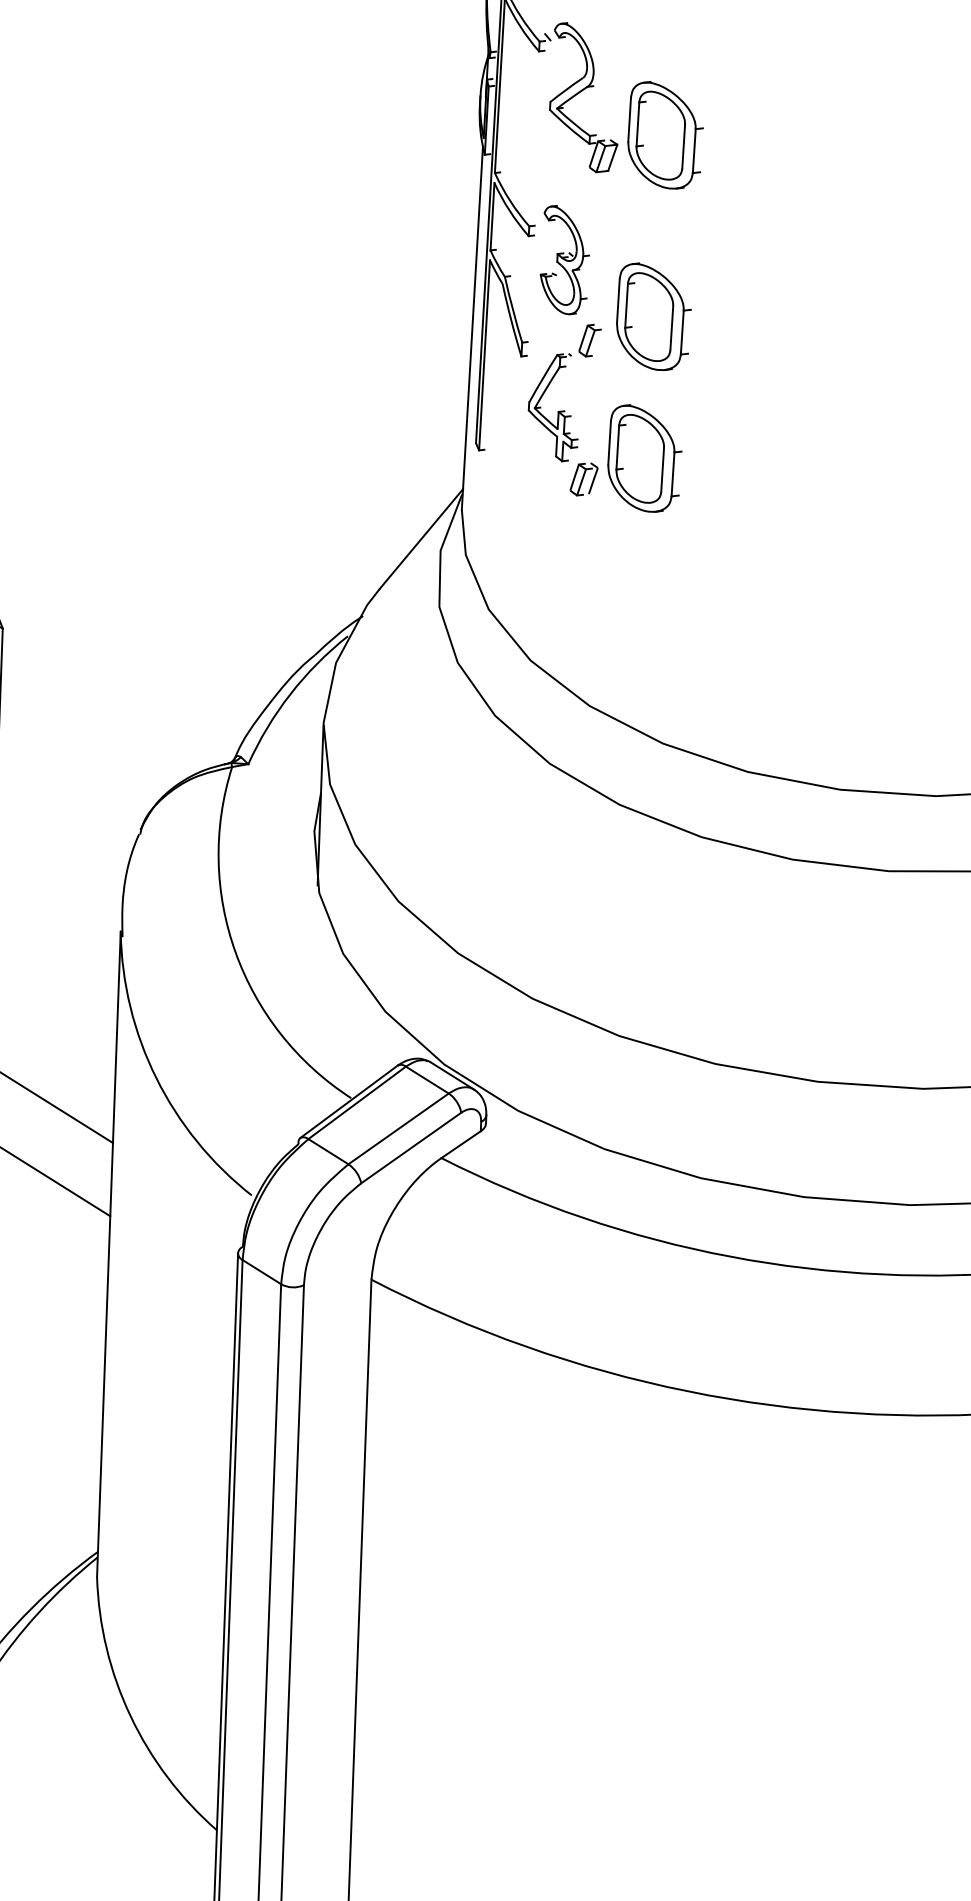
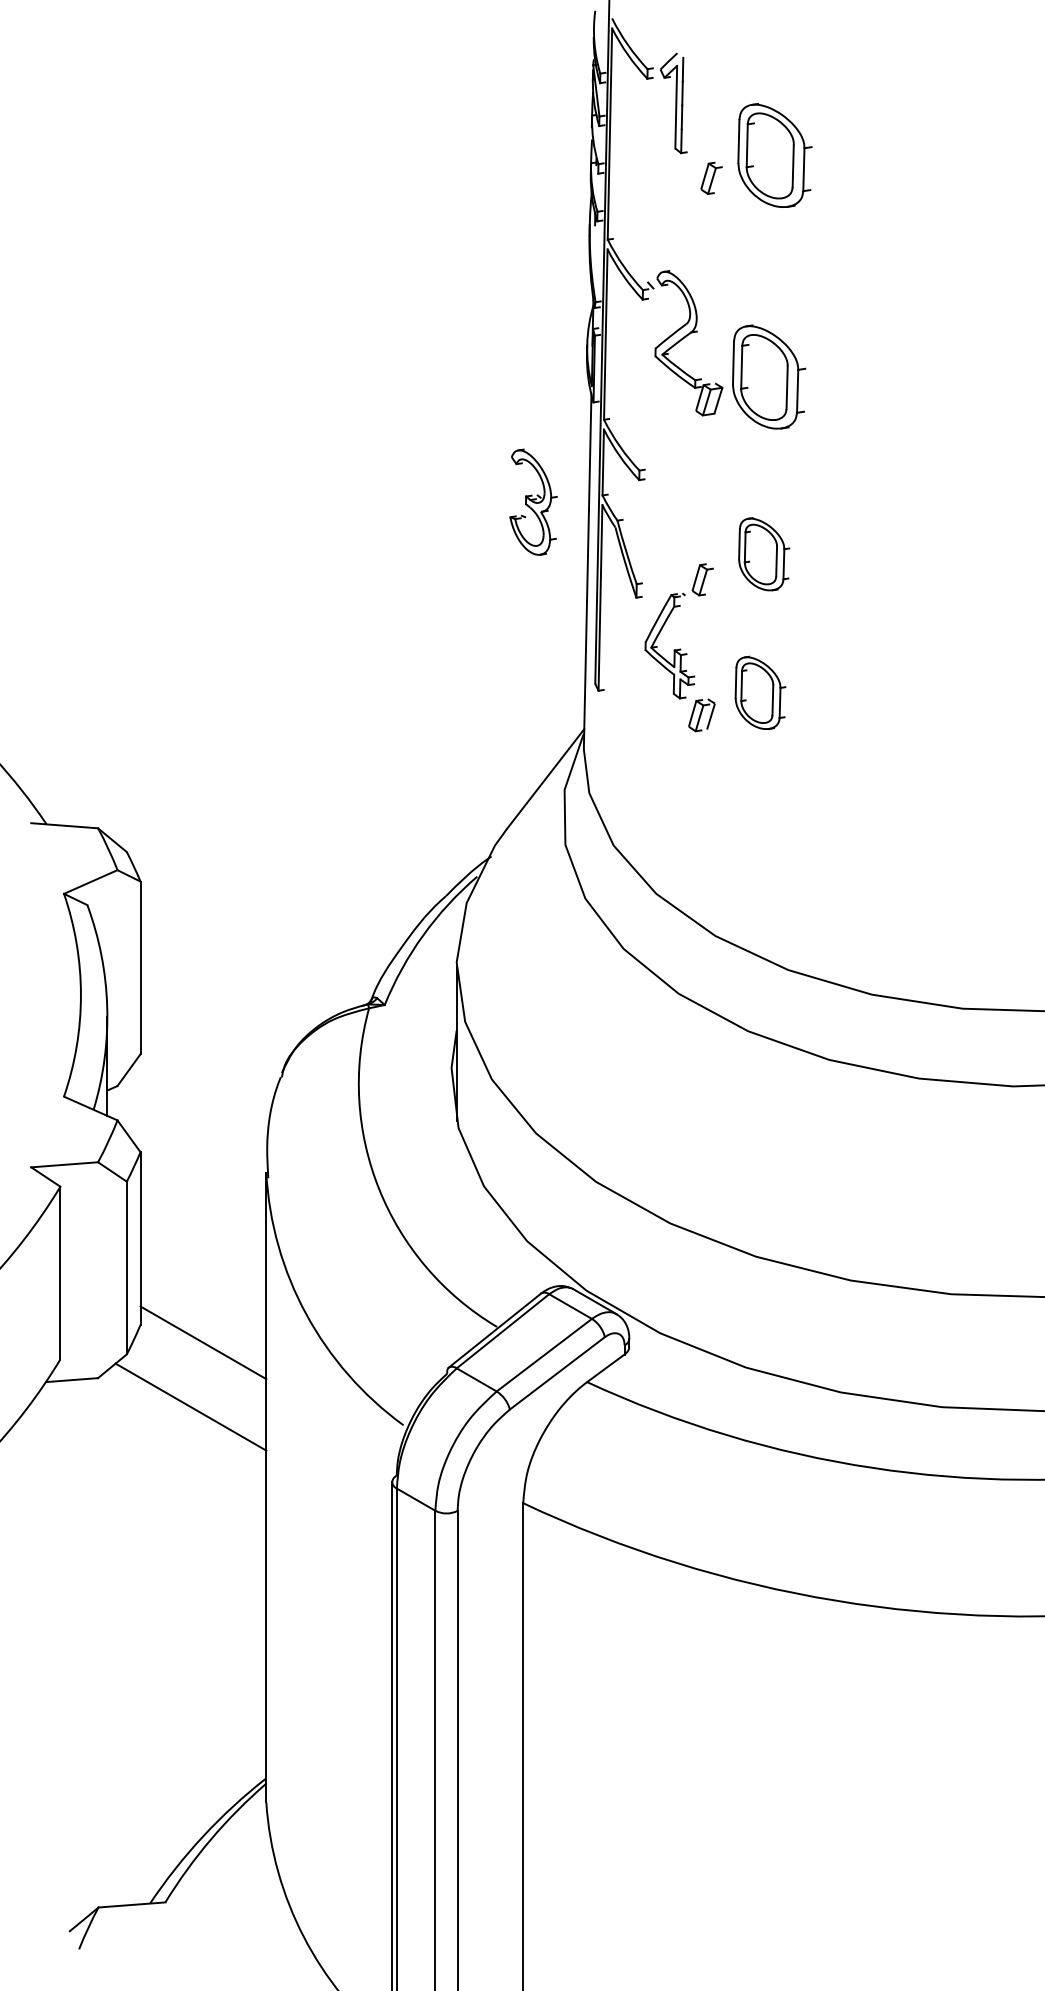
part: (565, 259) -> (533, 501), moved
part: (653, 315) -> (763, 553), size x0.7
part: (644, 458) -> (760, 692), size x0.7

